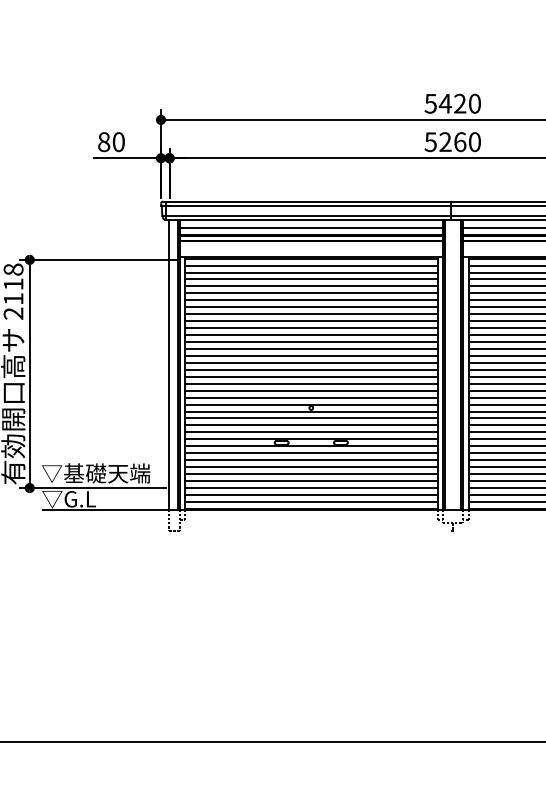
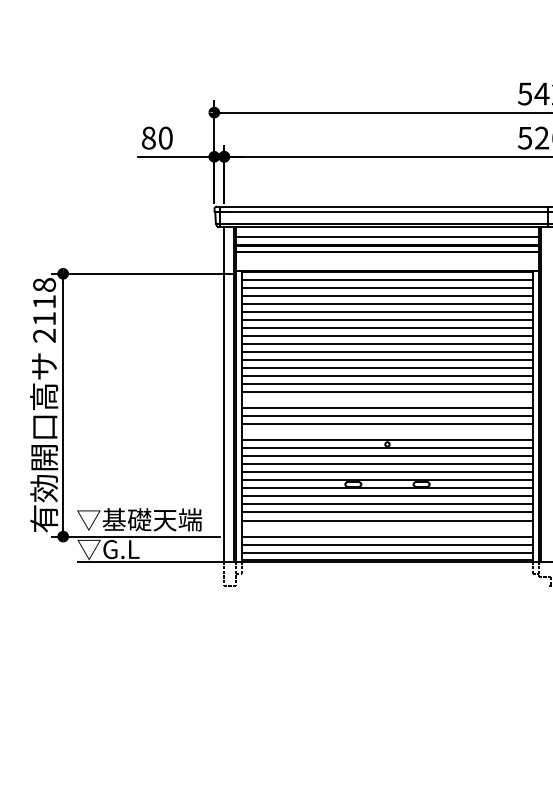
line: (311, 369) -> (387, 400), removed
line: (311, 397) -> (387, 432), removed
line: (311, 481) -> (387, 529), removed

